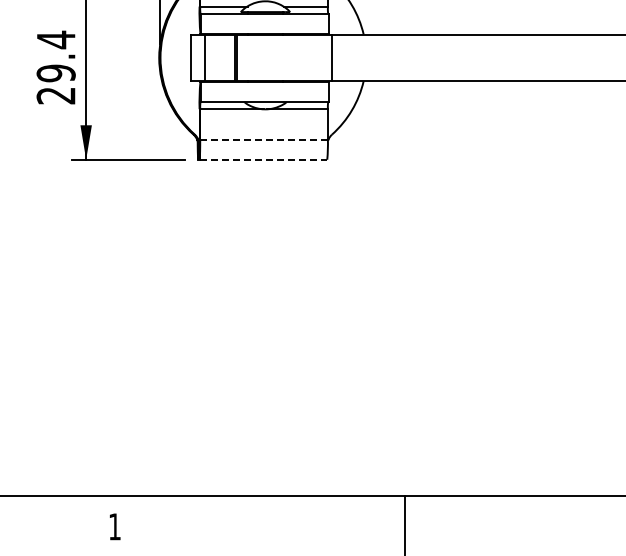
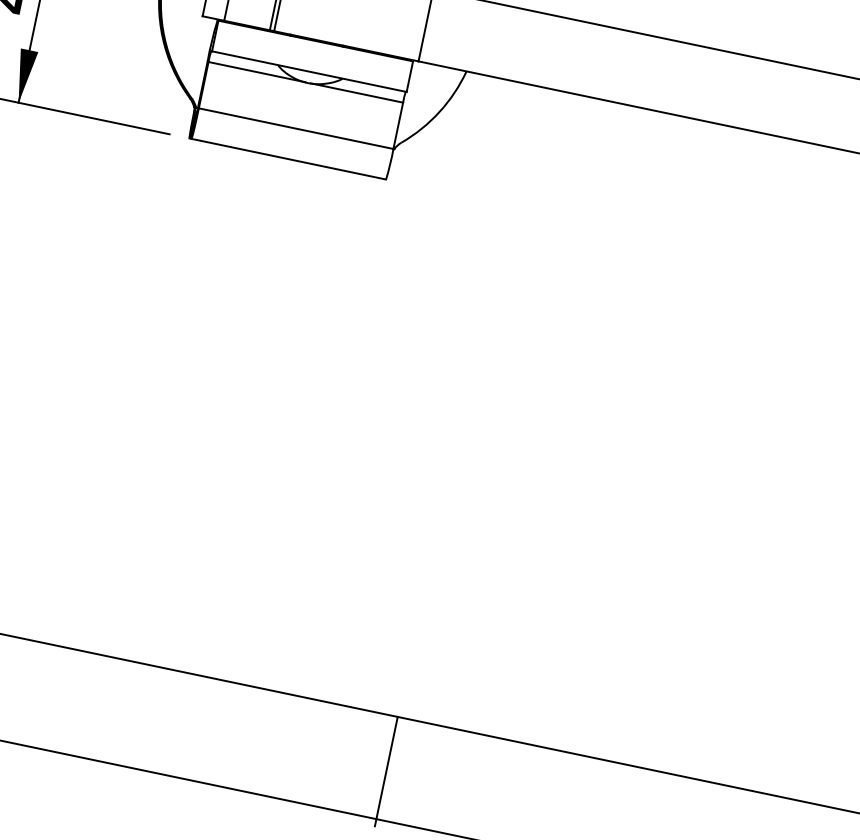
line: (264, 139) -> (296, 128), dashed -> solid
line: (263, 159) -> (288, 158), dashed -> solid

